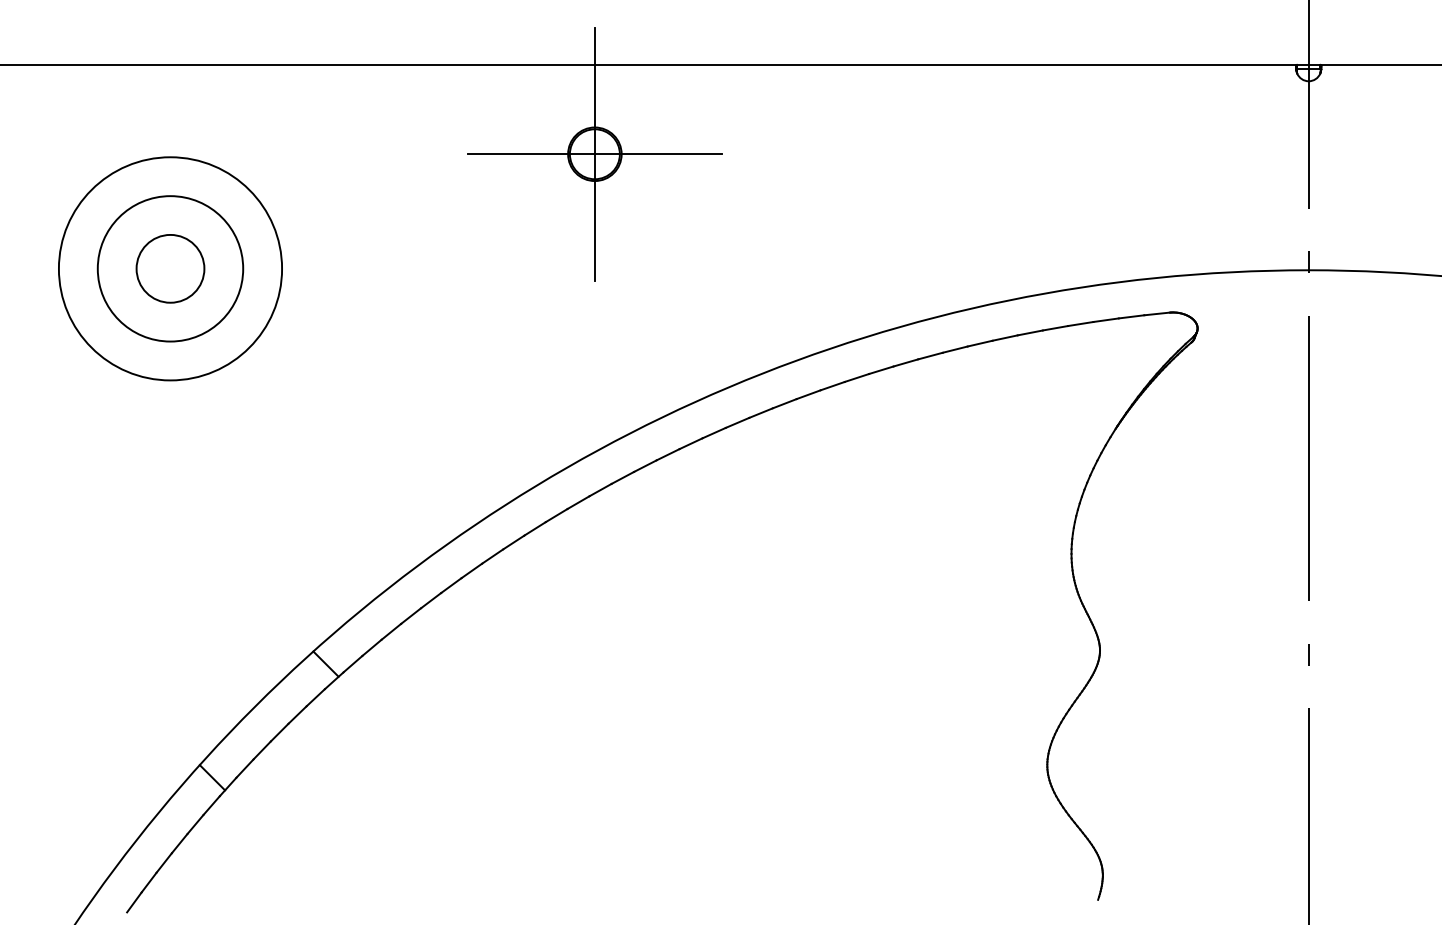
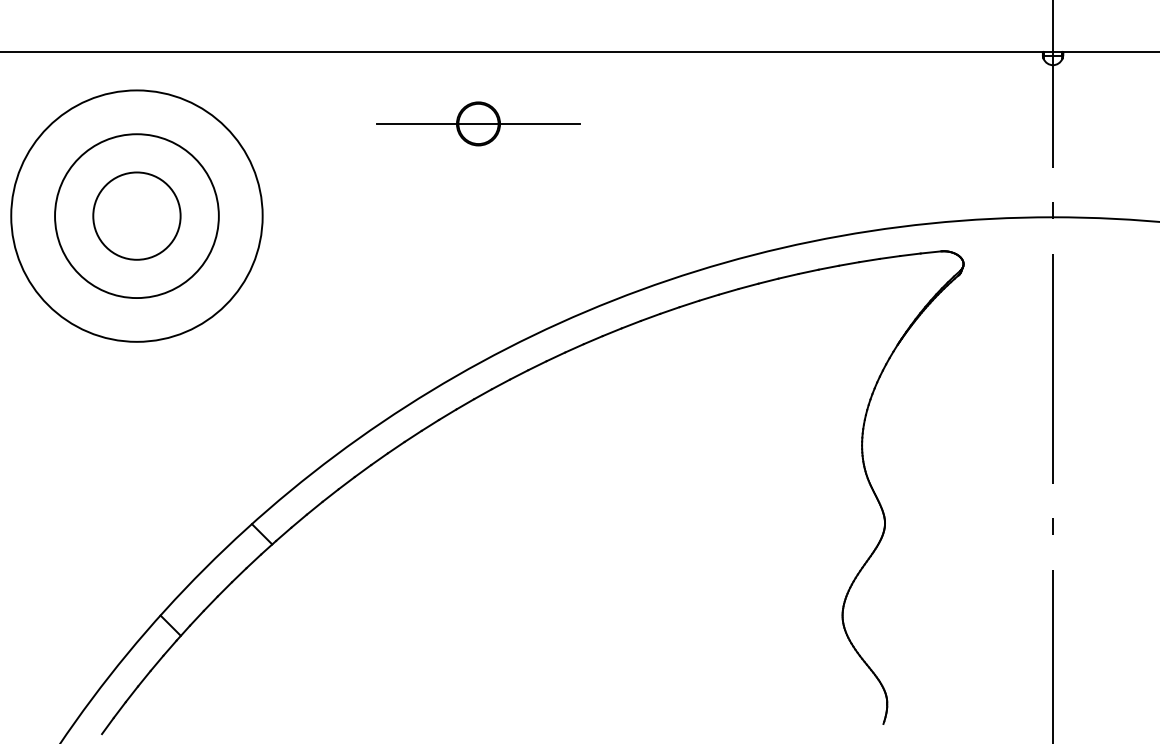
line: (594, 153) -> (478, 123), removed
circle: (170, 268) -> (136, 215), size x1.4
circle: (170, 268) -> (136, 215), size x1.4
circle: (170, 268) -> (136, 215), size x1.6

